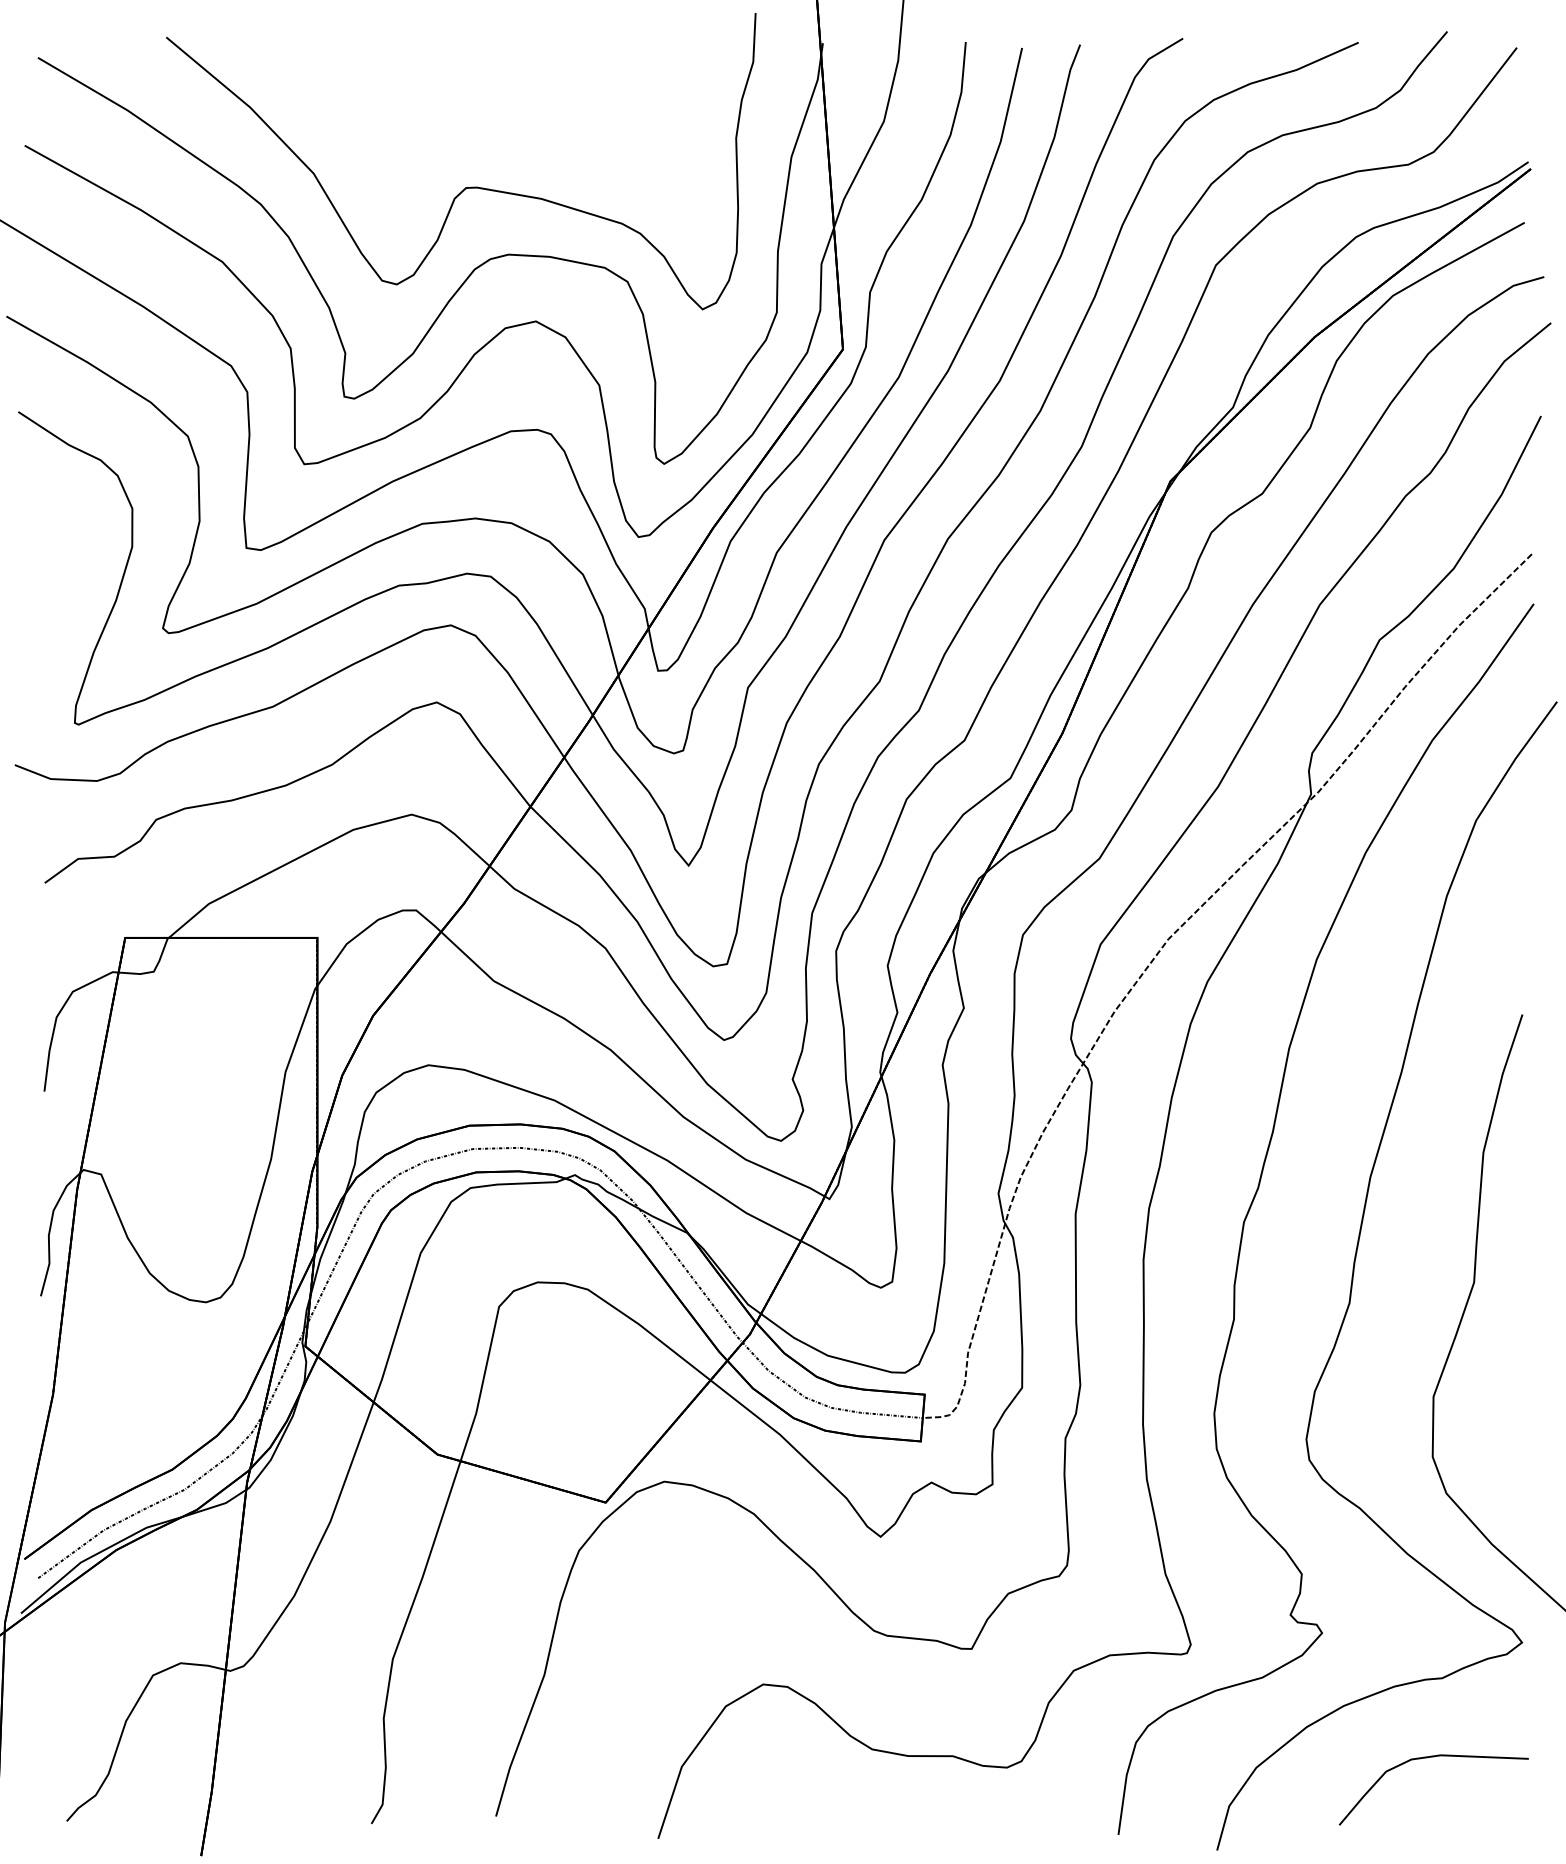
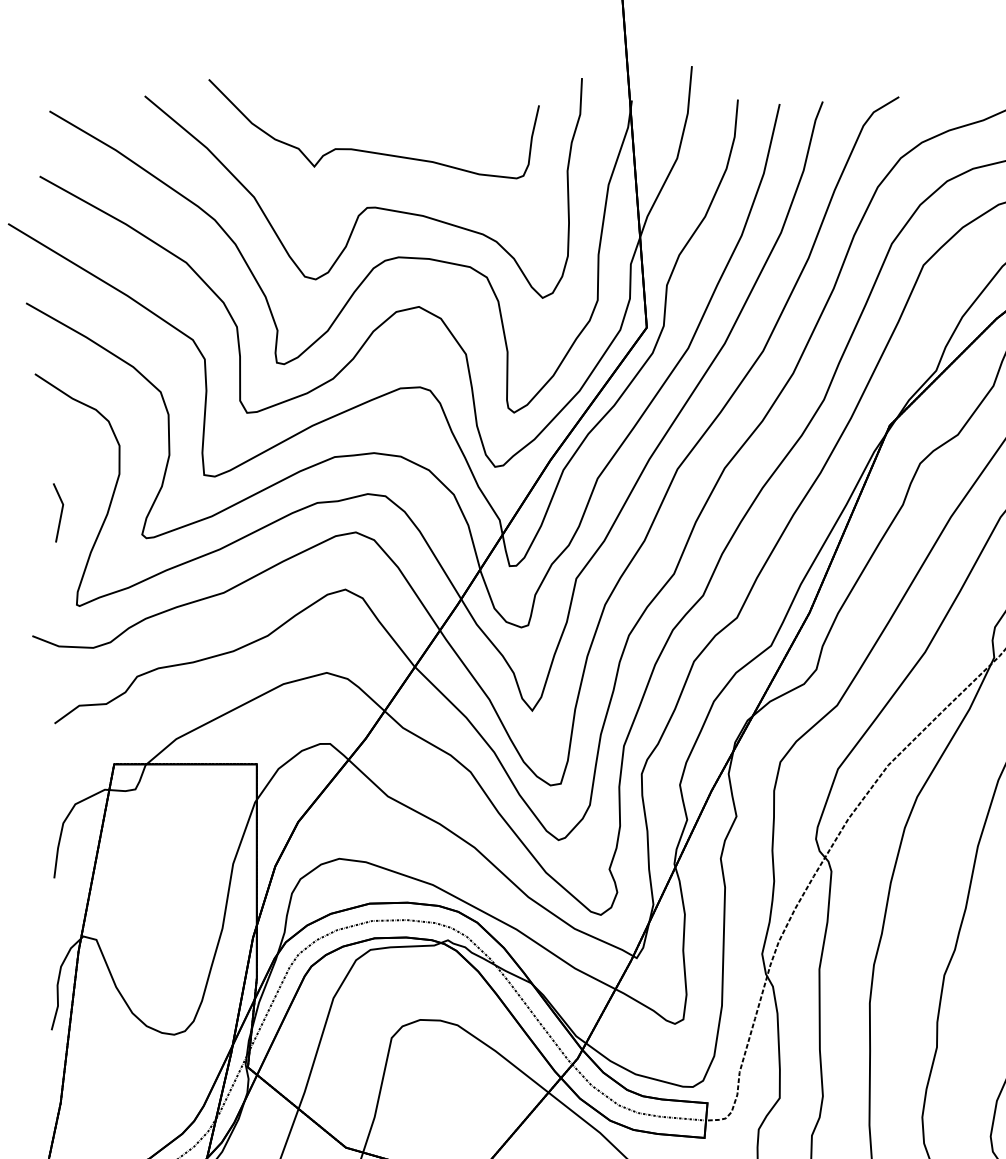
part: (468, 111) -> (368, 151), added
line: (53, 598) -> (61, 512), added

